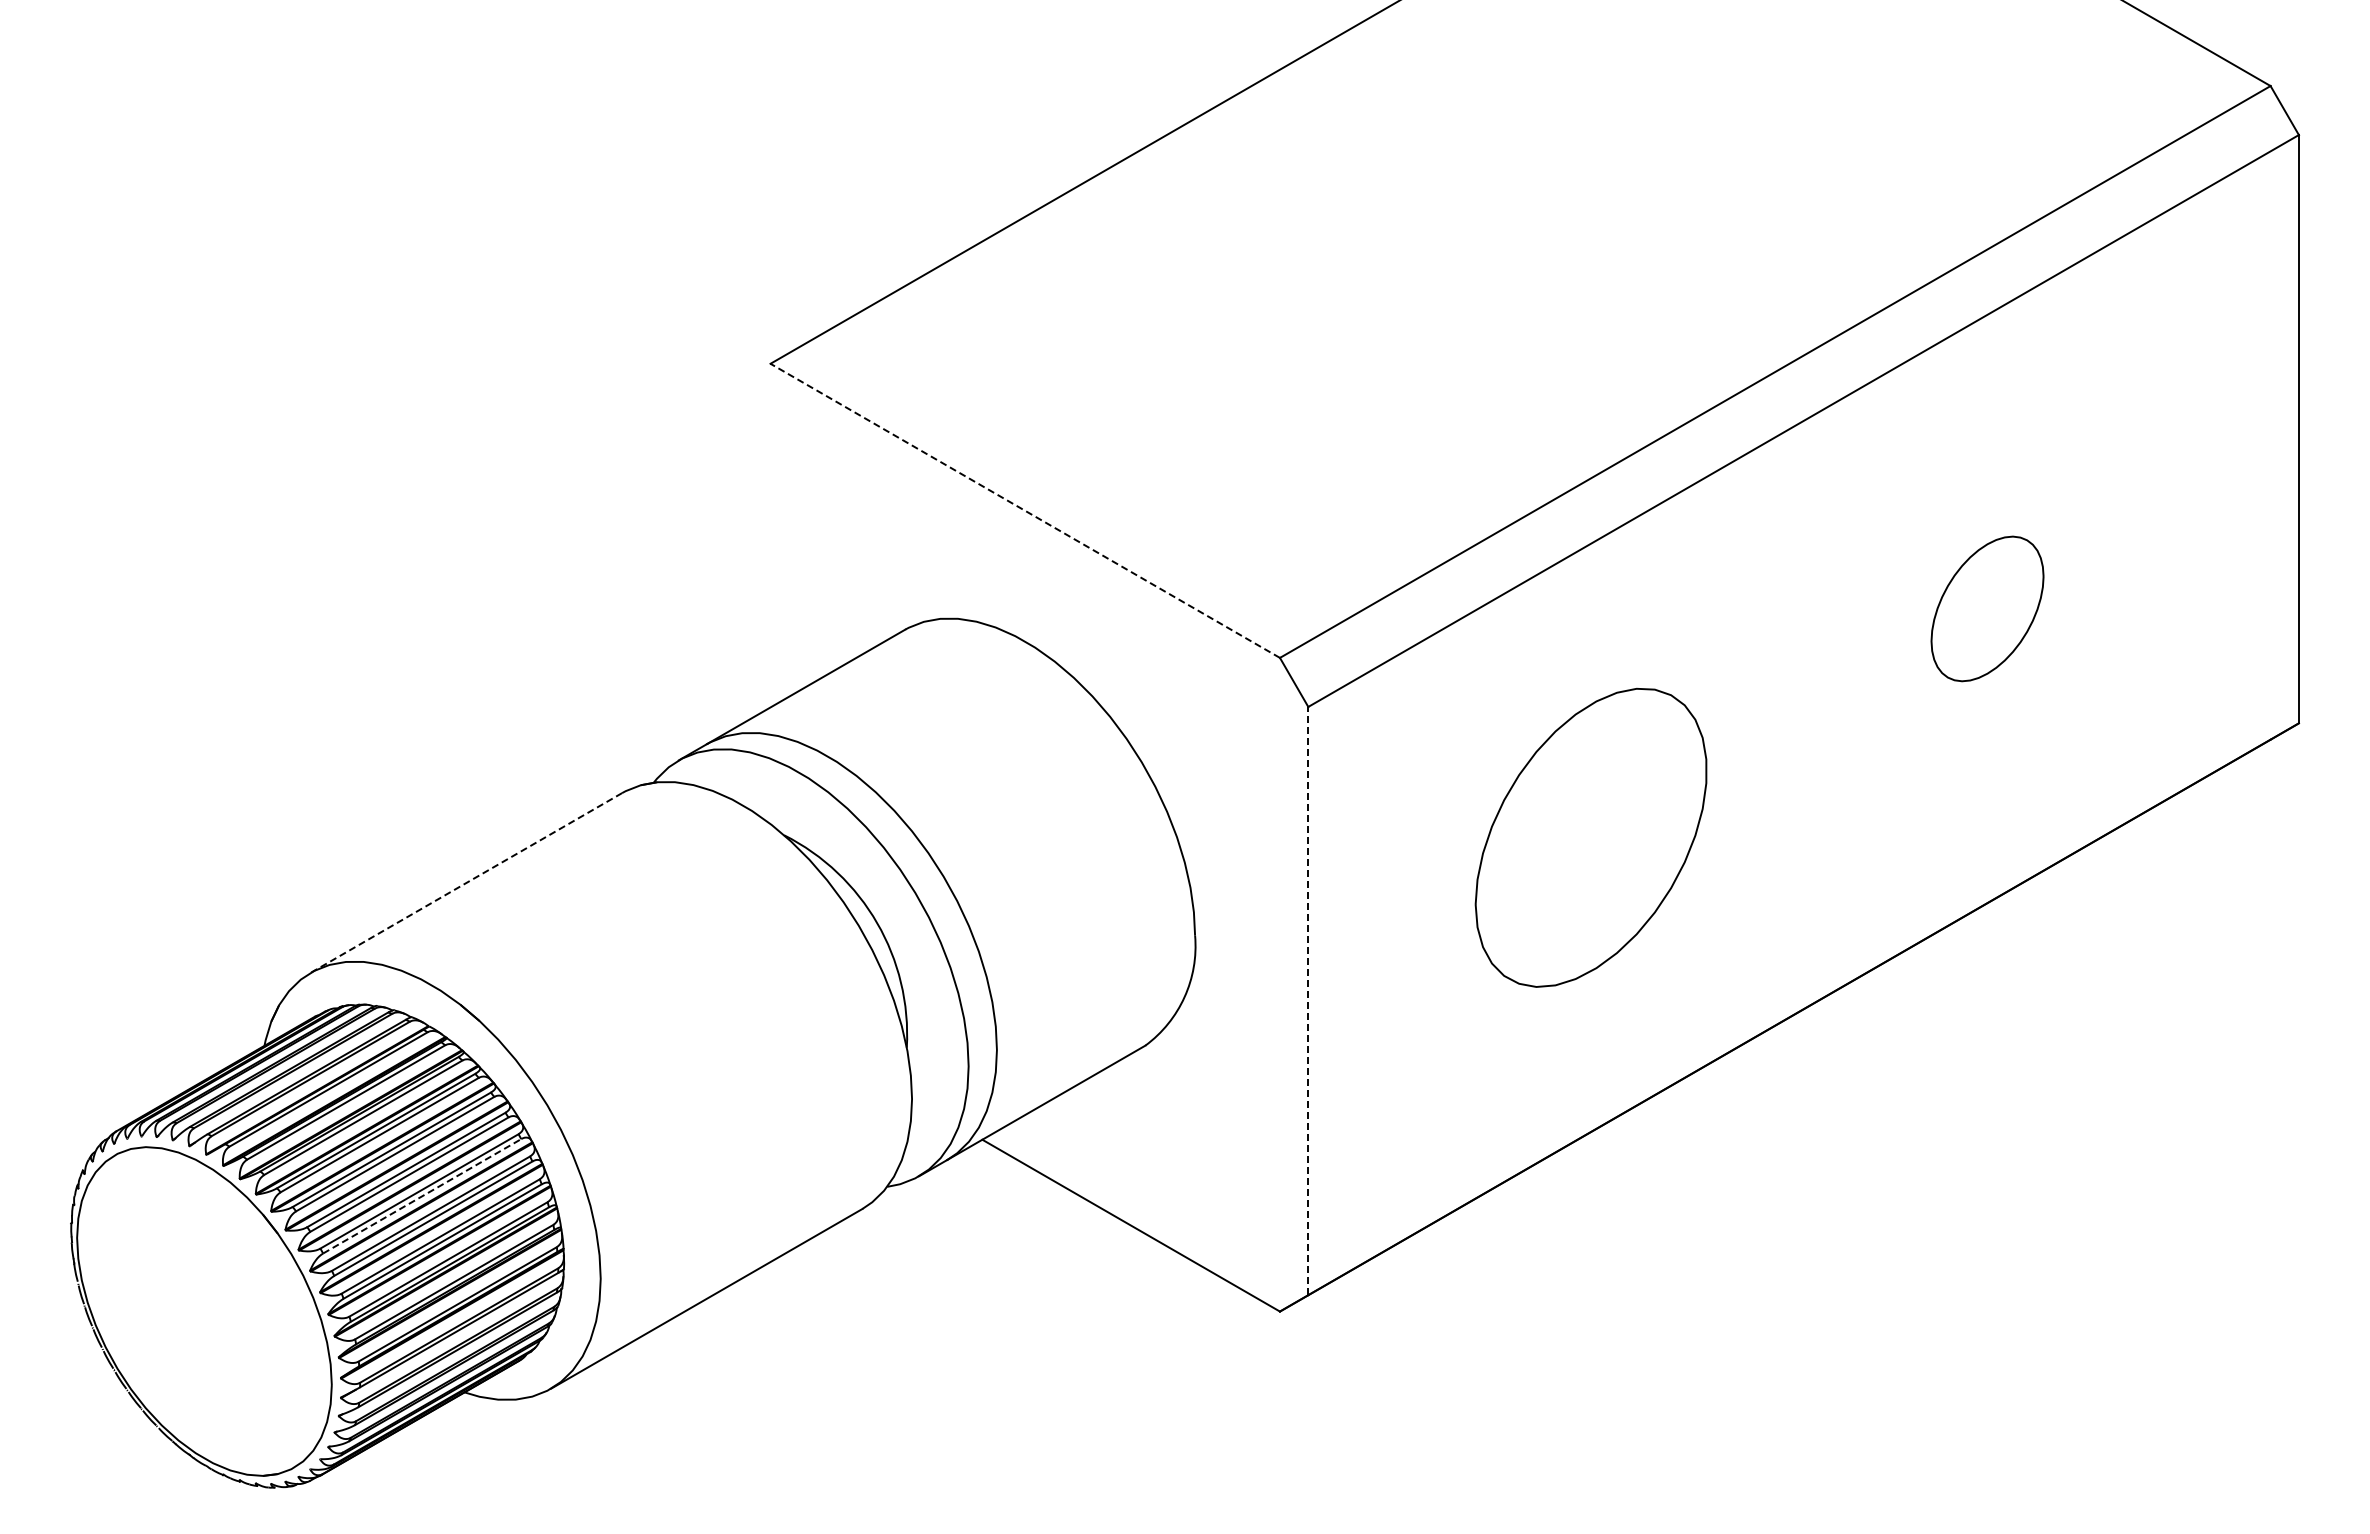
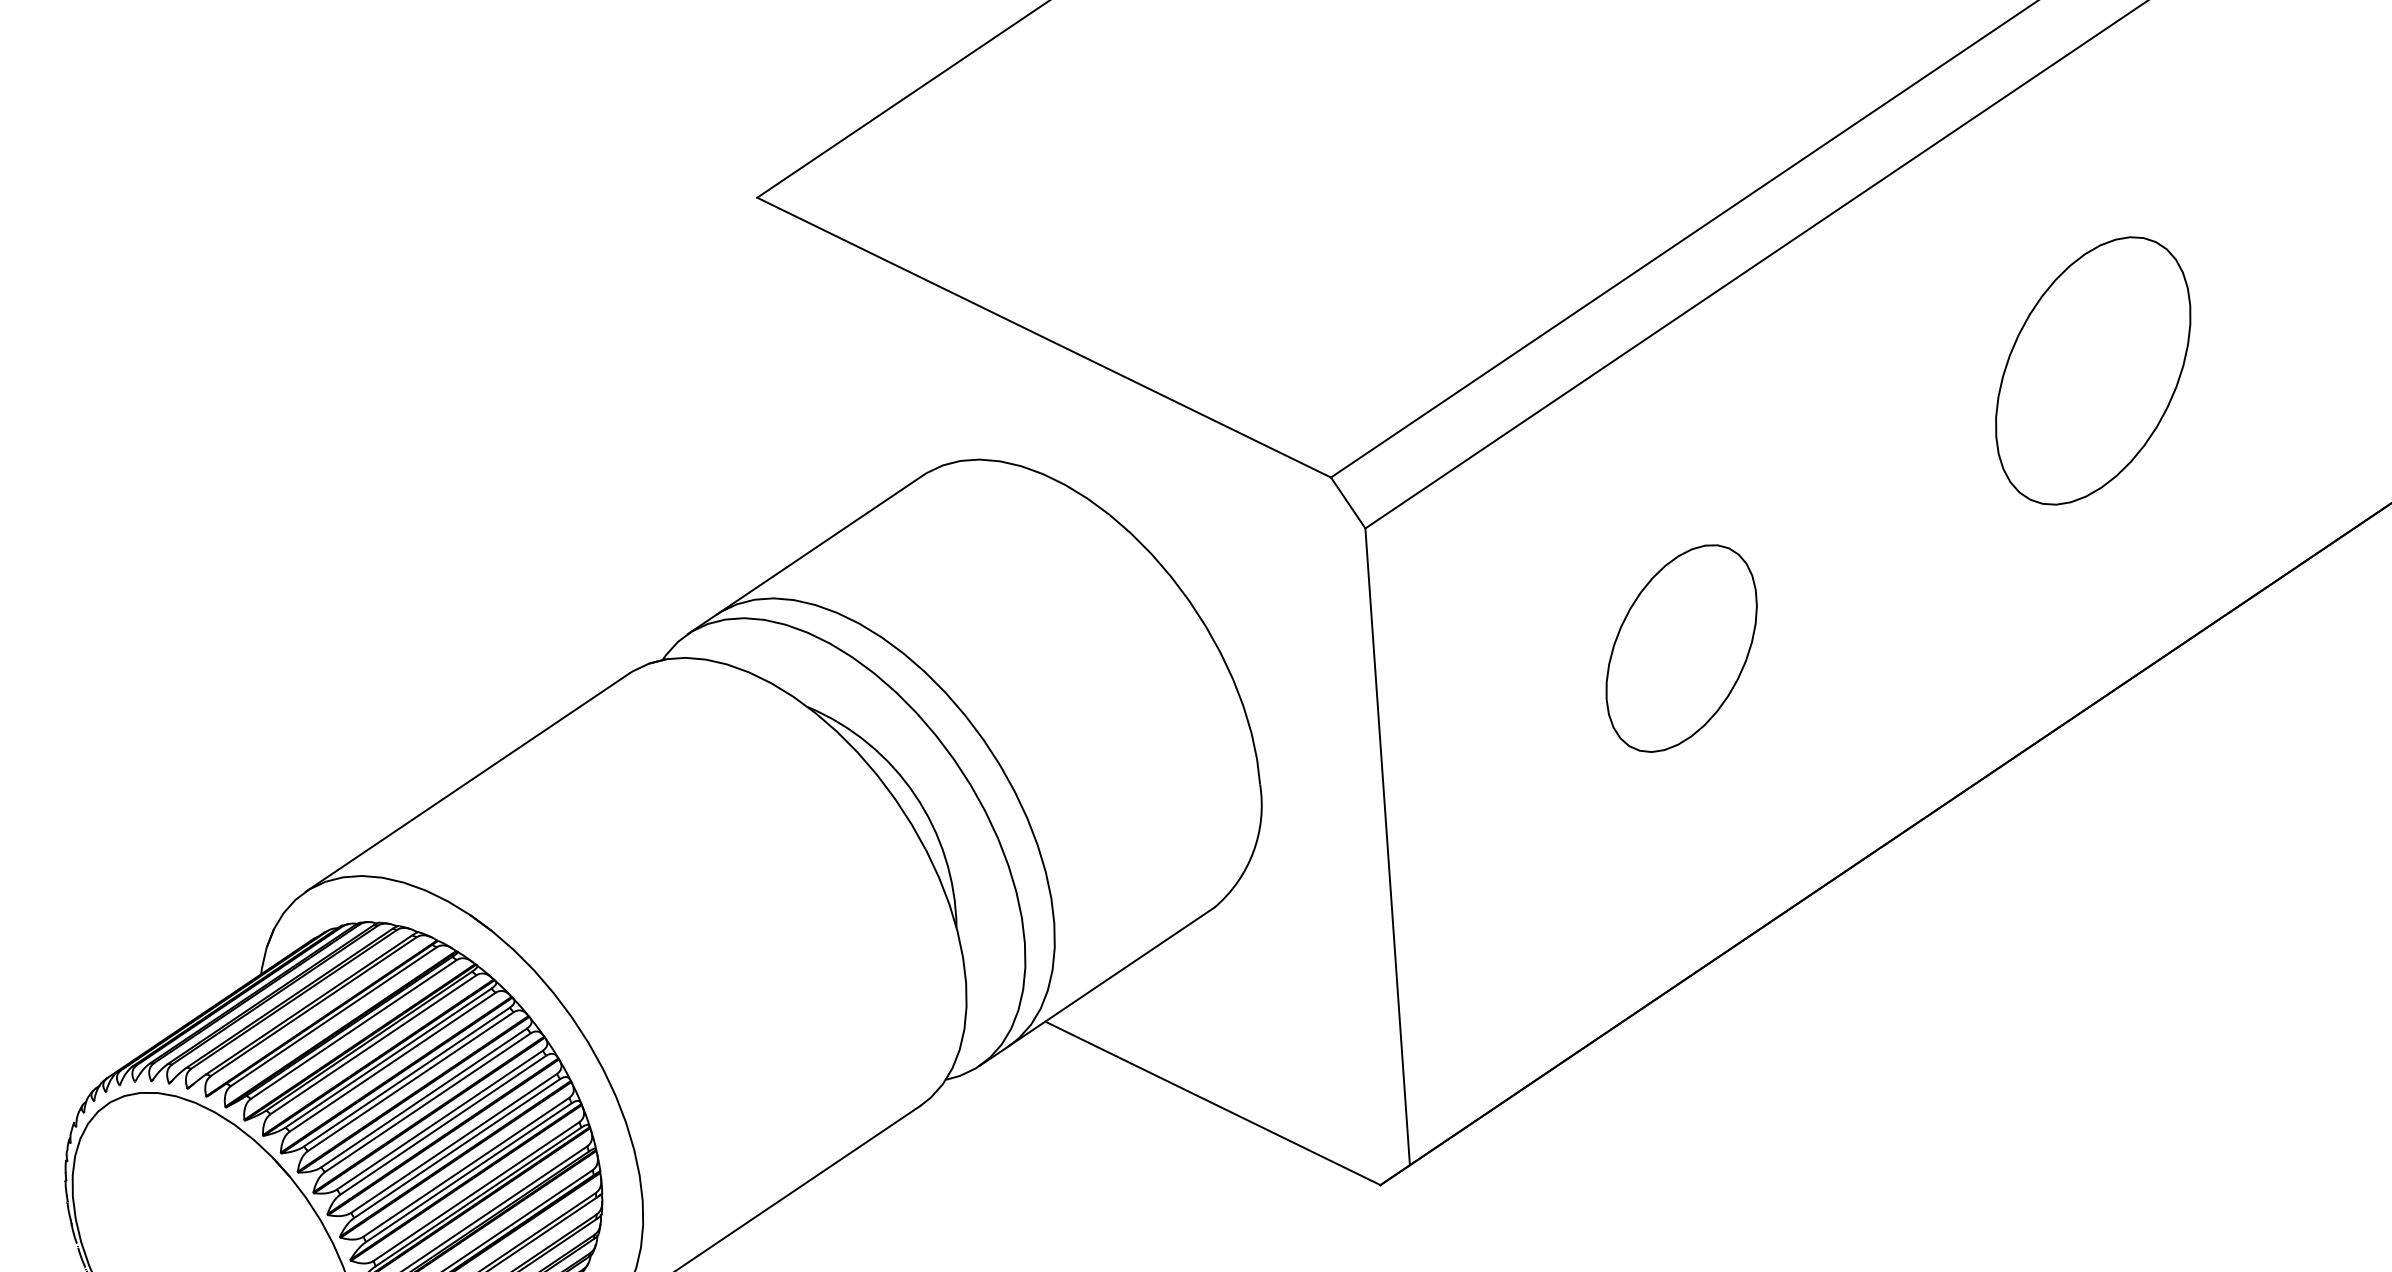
line: (1024, 510) -> (1043, 337), dashed -> solid
part: (1987, 608) -> (2093, 370), size x1.67
part: (1591, 837) -> (1681, 648), size x0.62
line: (466, 882) -> (467, 782), dashed -> solid
line: (1308, 1000) -> (1387, 846), dashed -> solid
line: (422, 1196) -> (443, 1125), dashed -> solid

